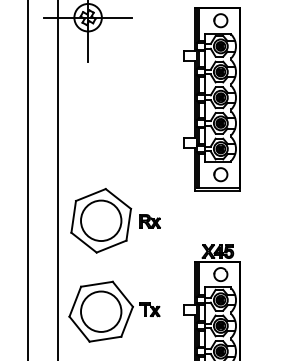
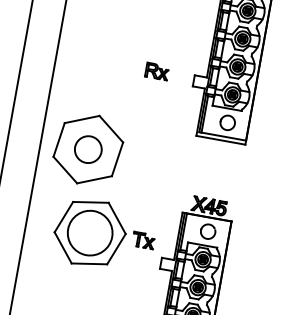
circle: (101, 220) -> (88, 149), size x0.6
part: (149, 221) -> (156, 71), moved
part: (114, 311) -> (104, 235), moved

